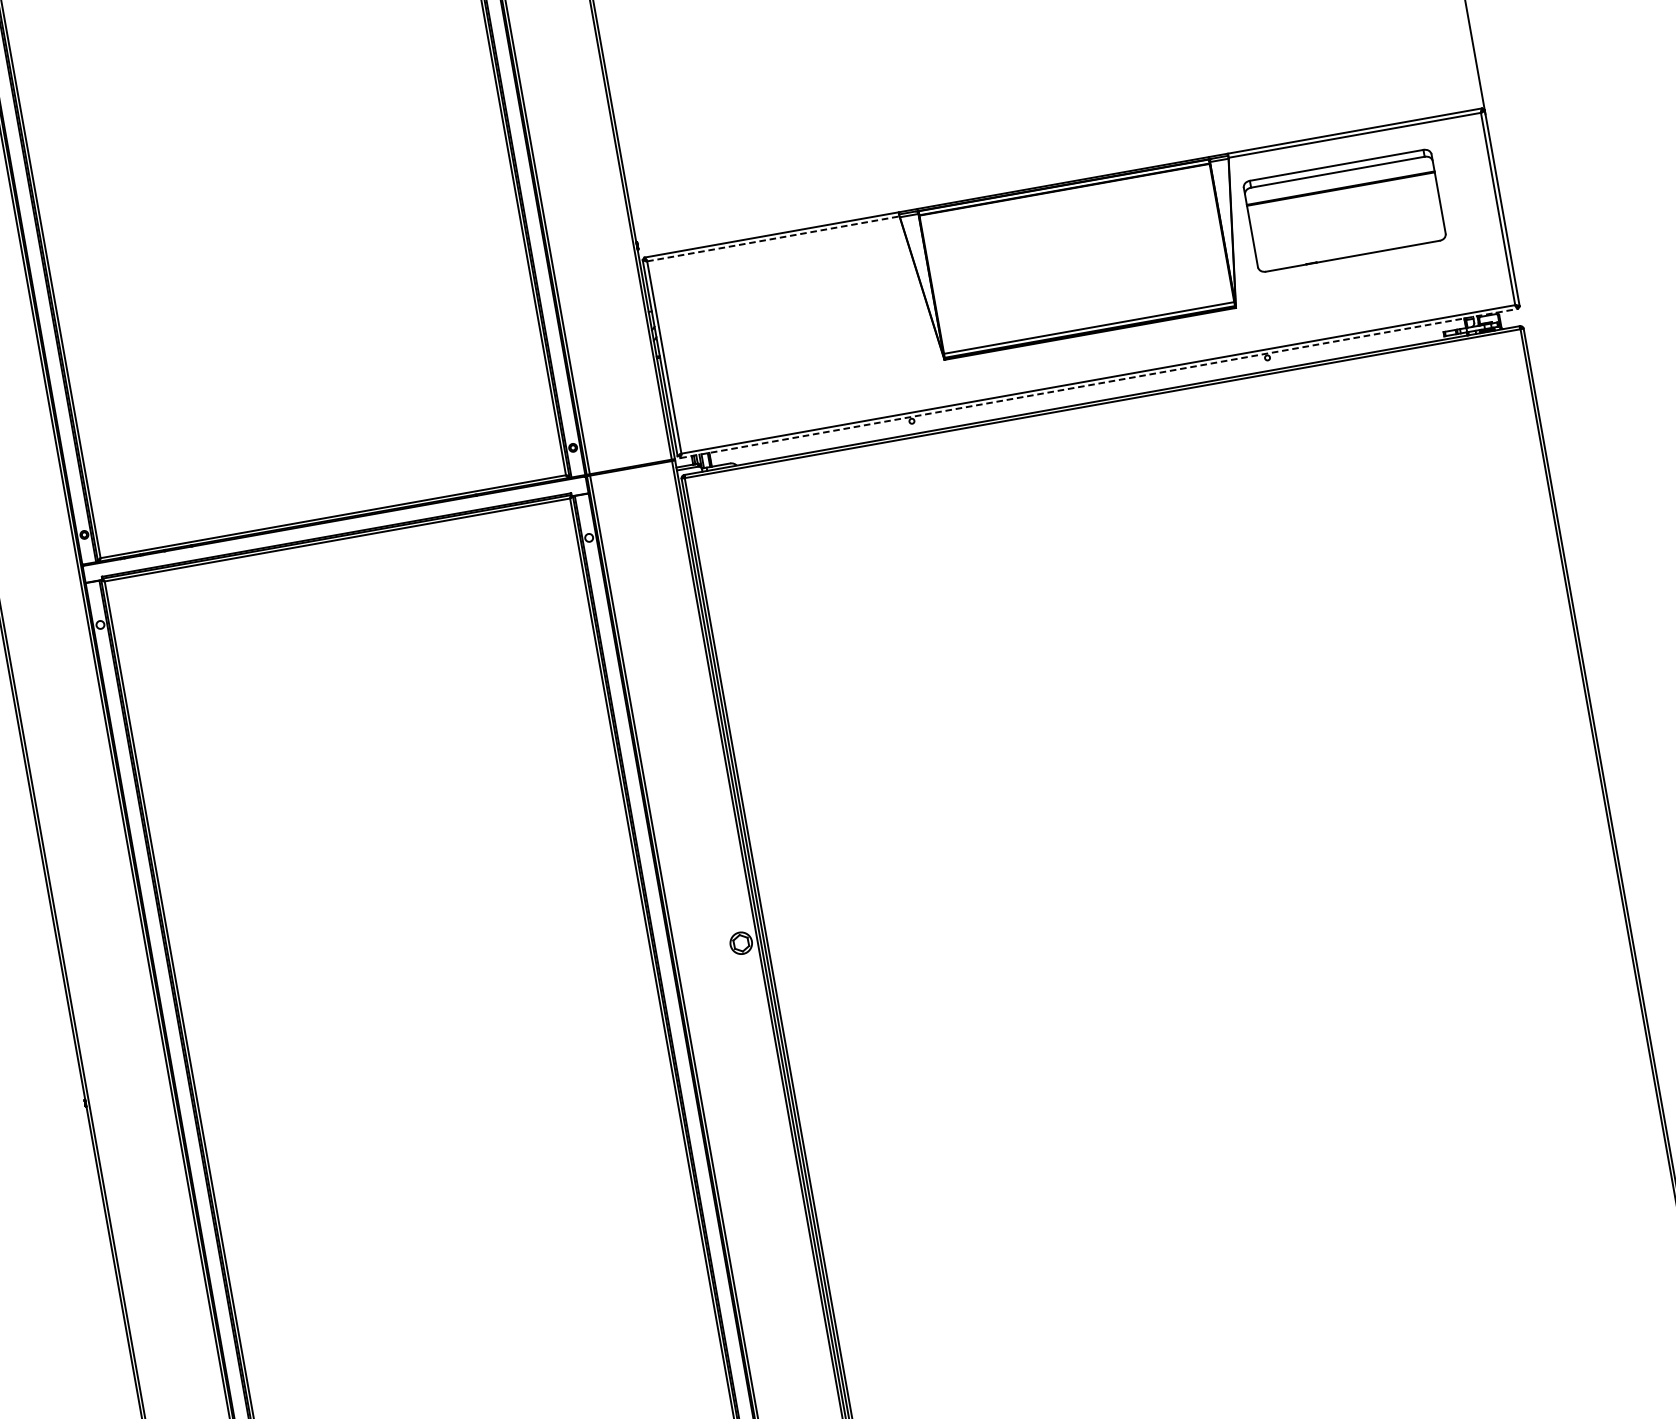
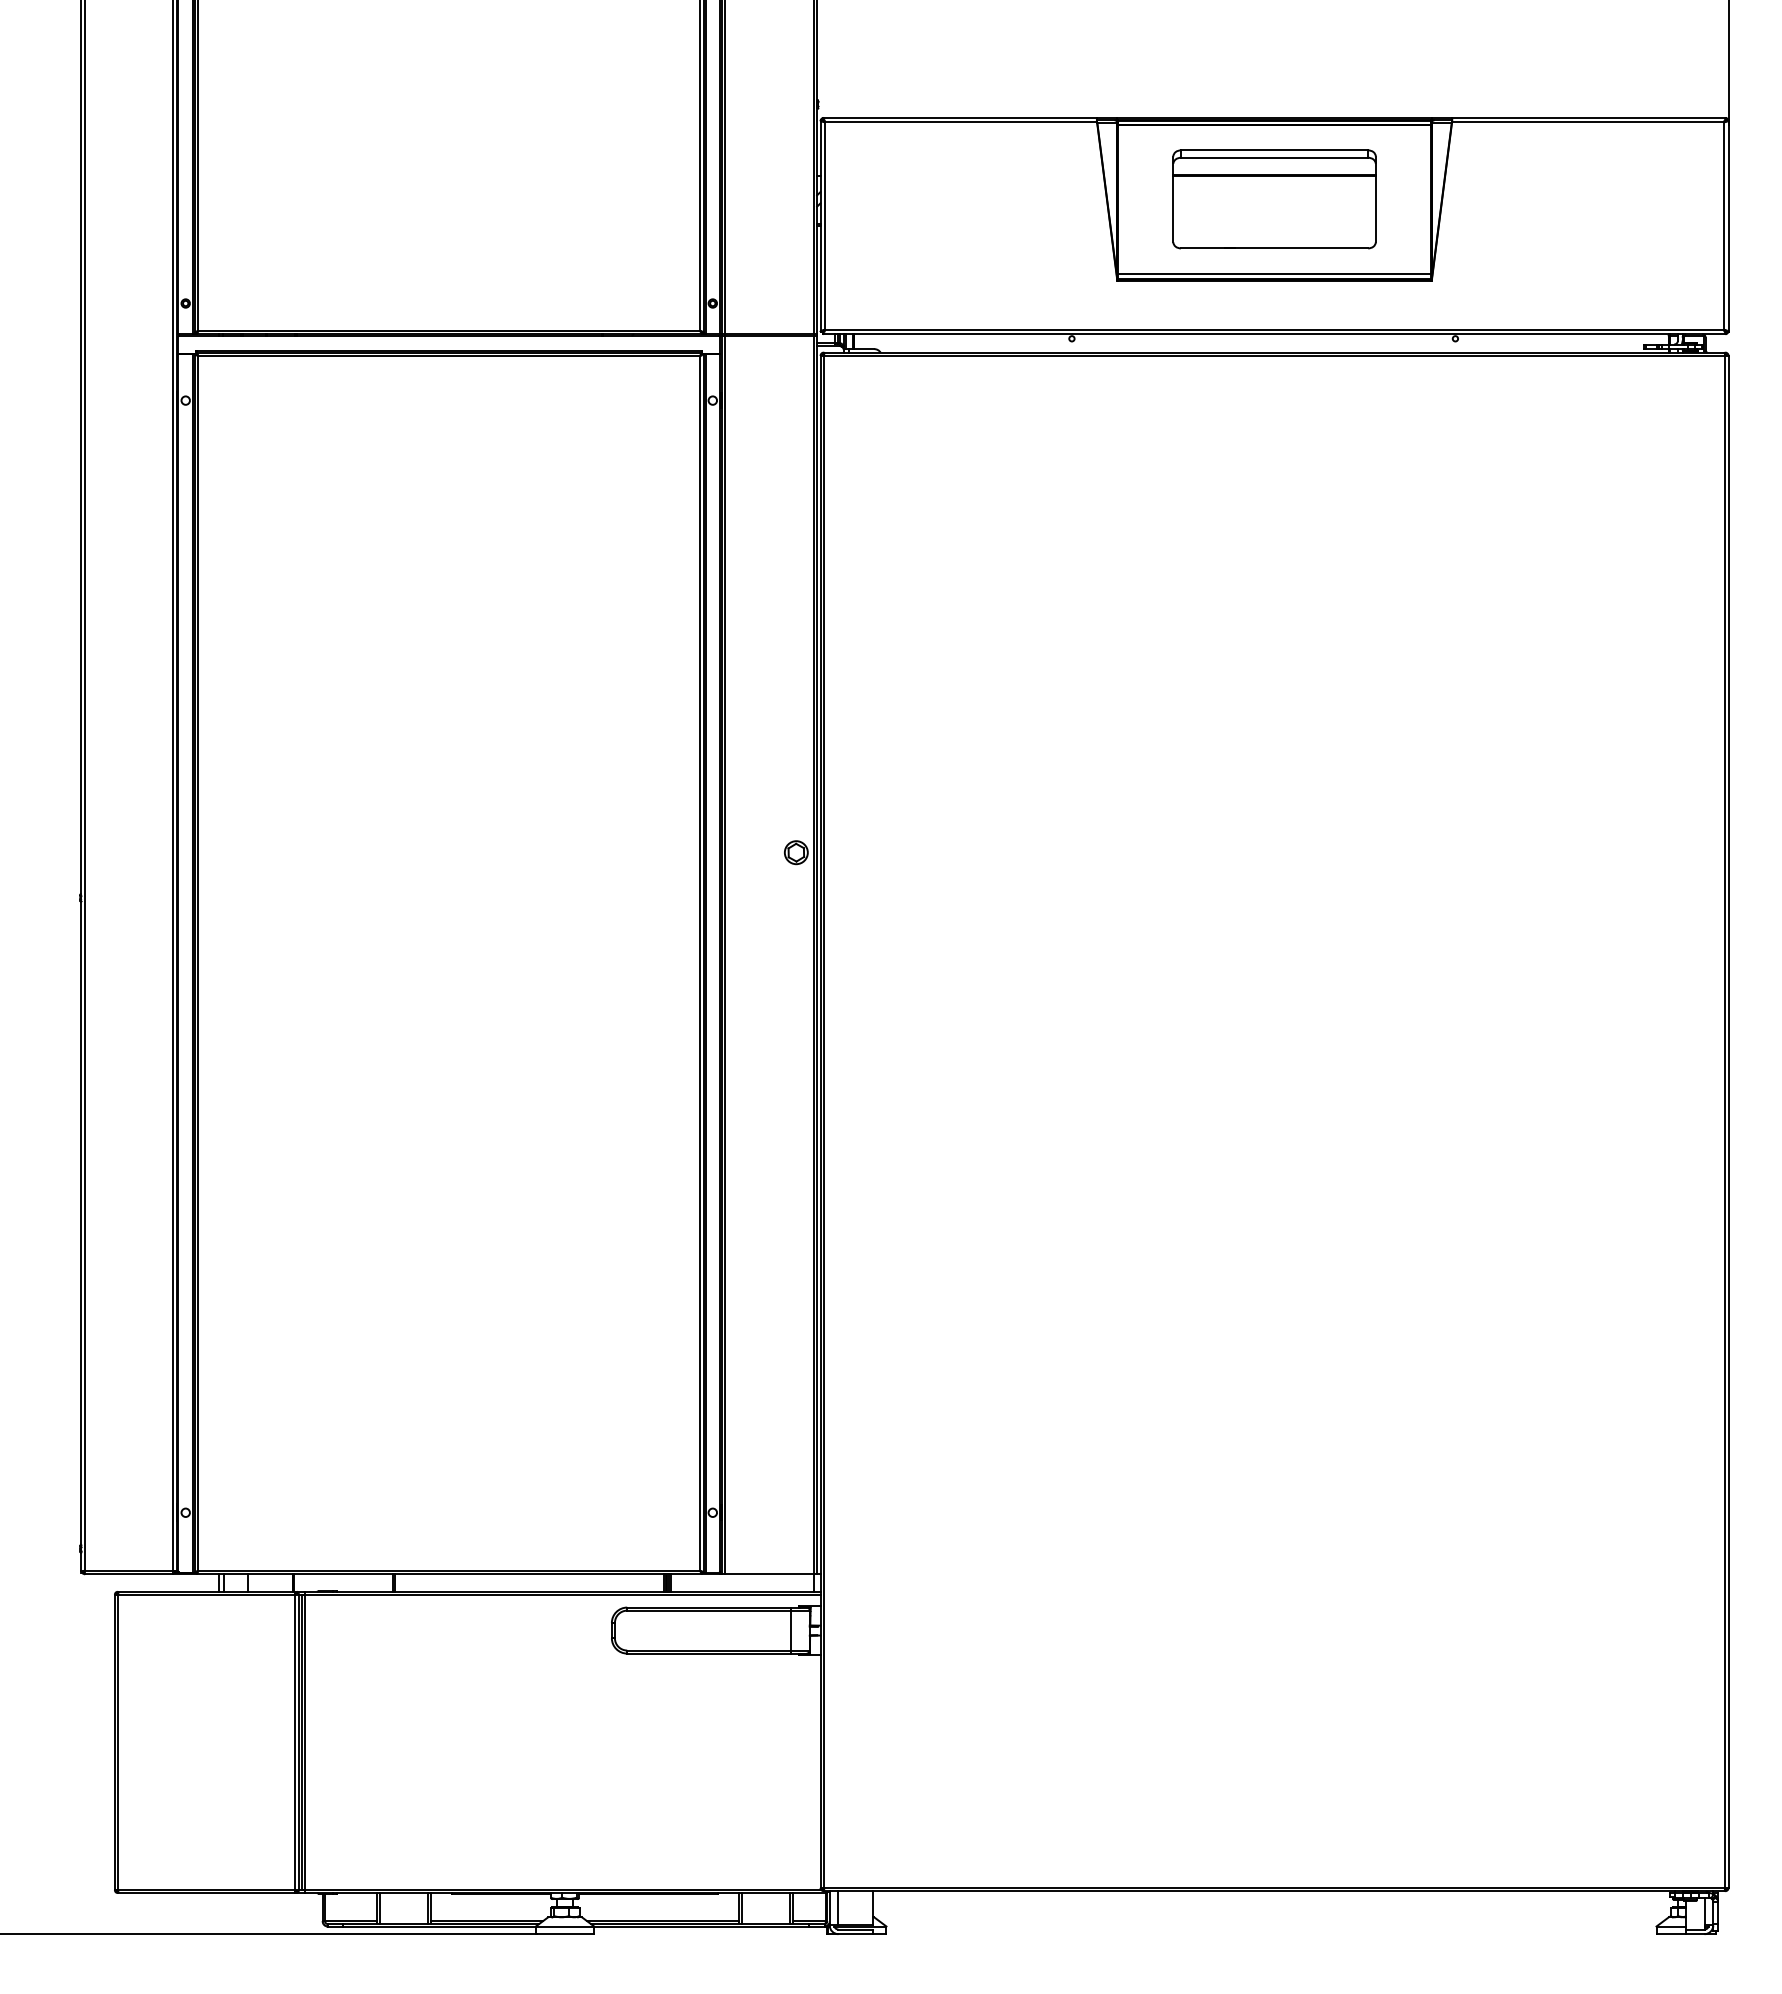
part: (1344, 210) -> (1274, 199), moved
line: (773, 238) -> (961, 122), dashed -> solid
line: (1099, 383) -> (1274, 334), dashed -> solid

